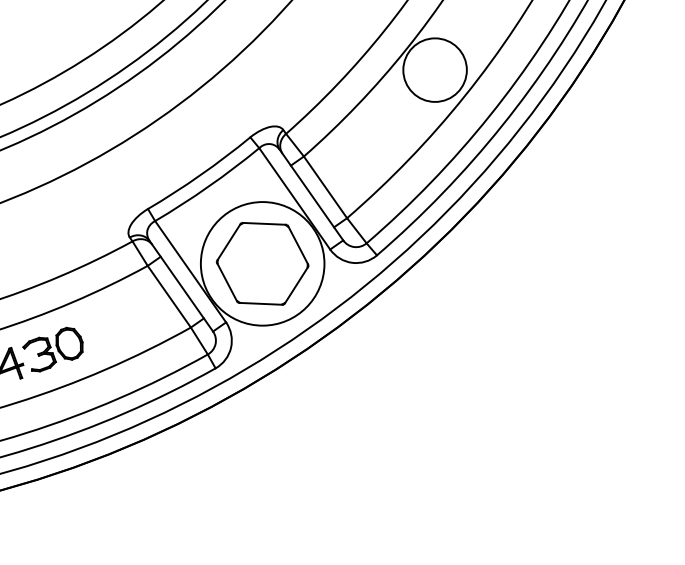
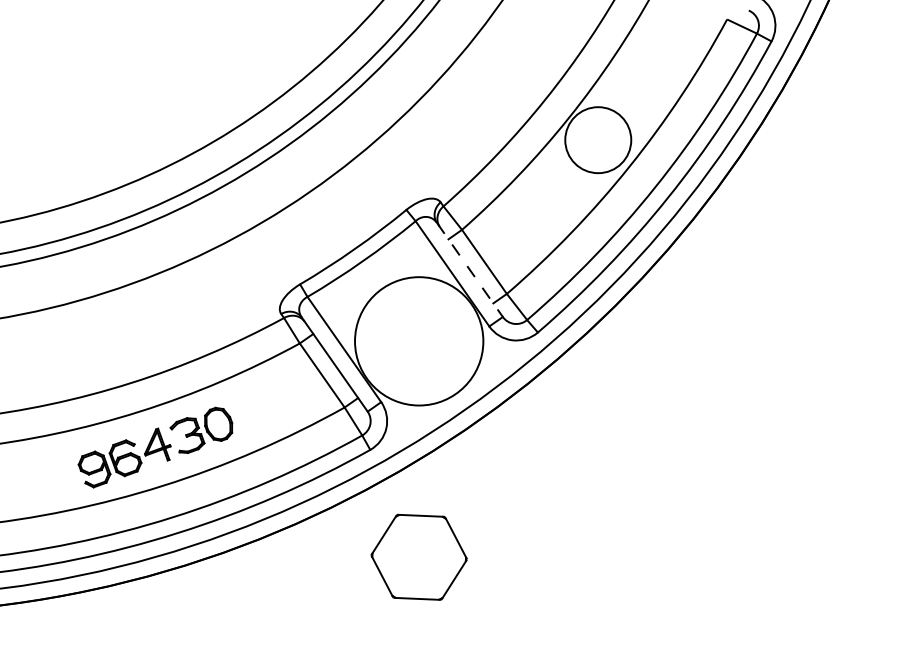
line: (312, 195) -> (470, 270), solid -> dashed
part: (262, 263) -> (418, 556), moved

